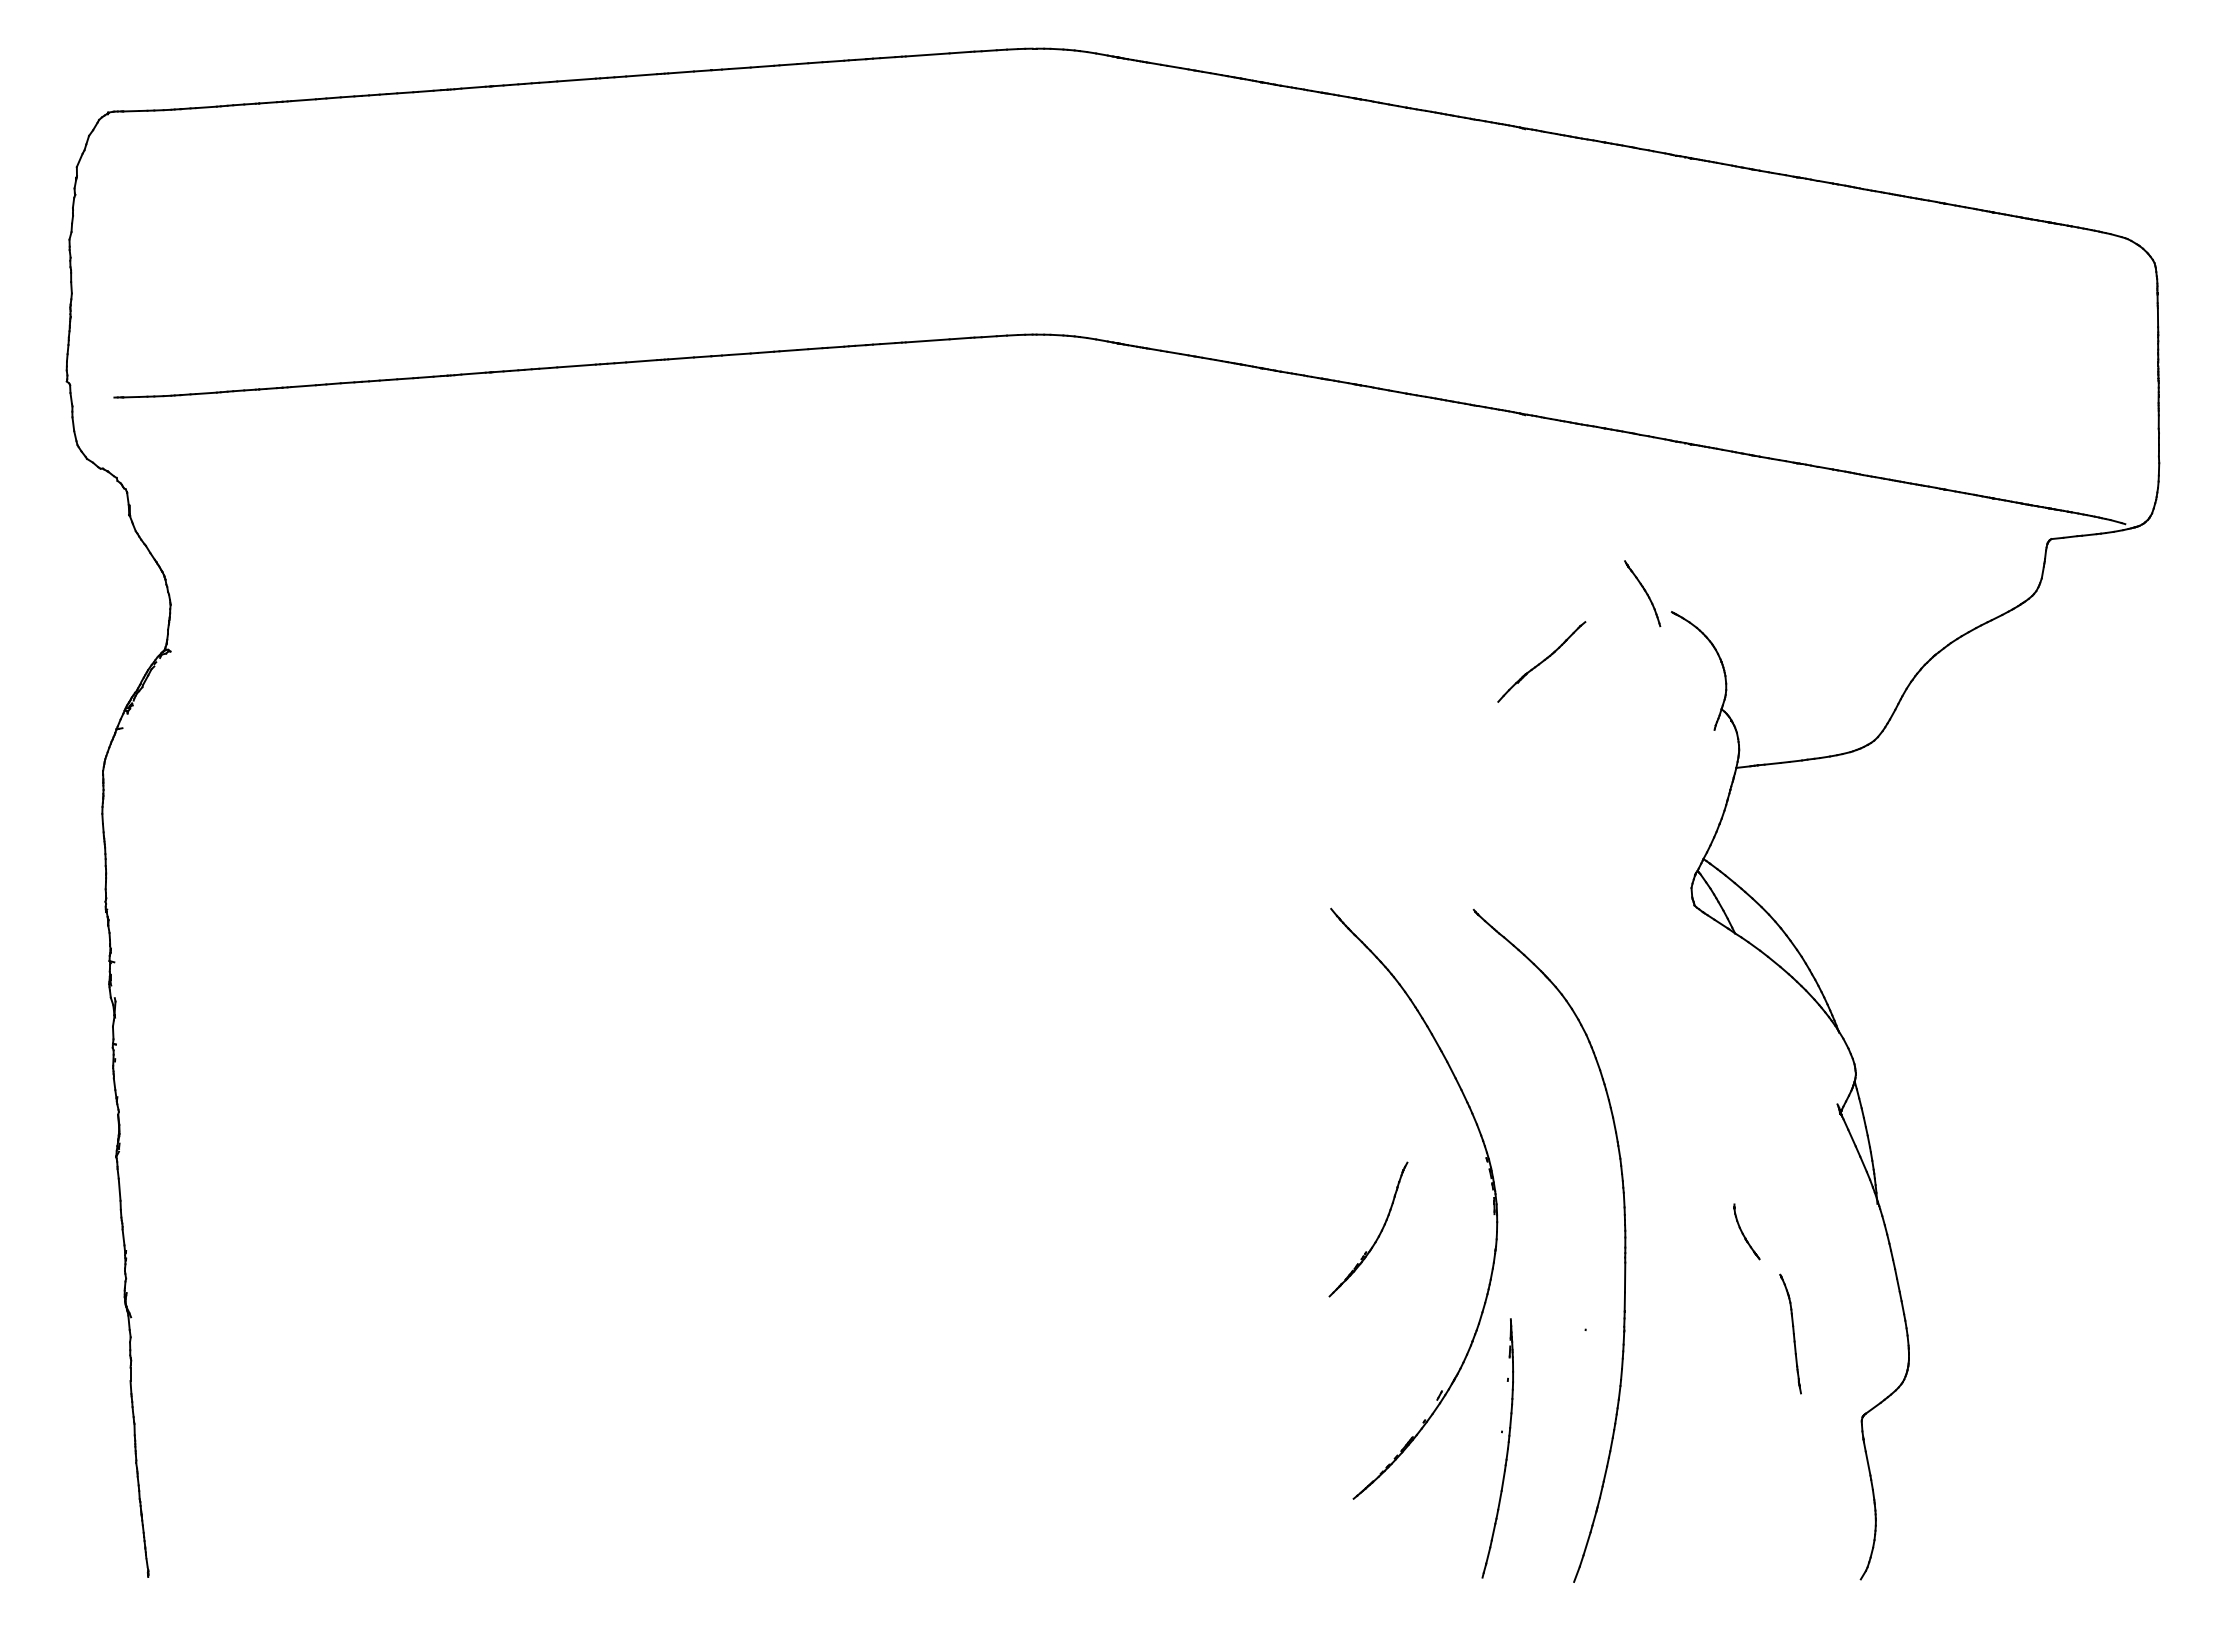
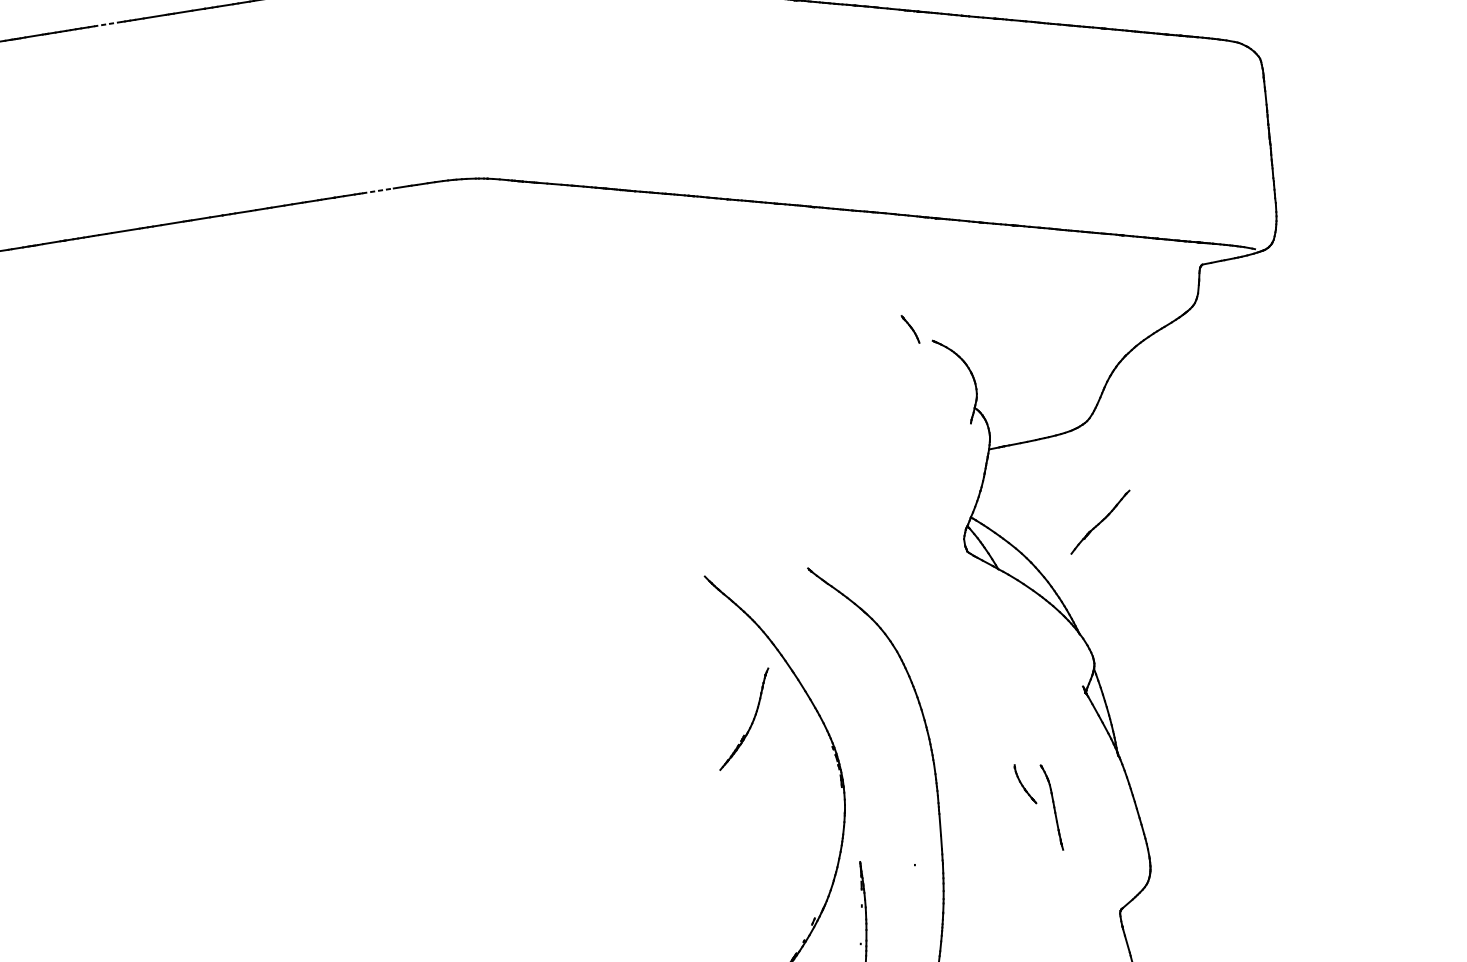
line: (576, 80) -> (108, 24), solid -> dashed
line: (927, 340) -> (377, 190), solid -> dashed
part: (1642, 593) -> (910, 329), size x0.6
part: (1541, 661) -> (1100, 521), moved
part: (1378, 1234) -> (751, 722), moved
part: (1790, 1333) -> (1051, 807), moved

